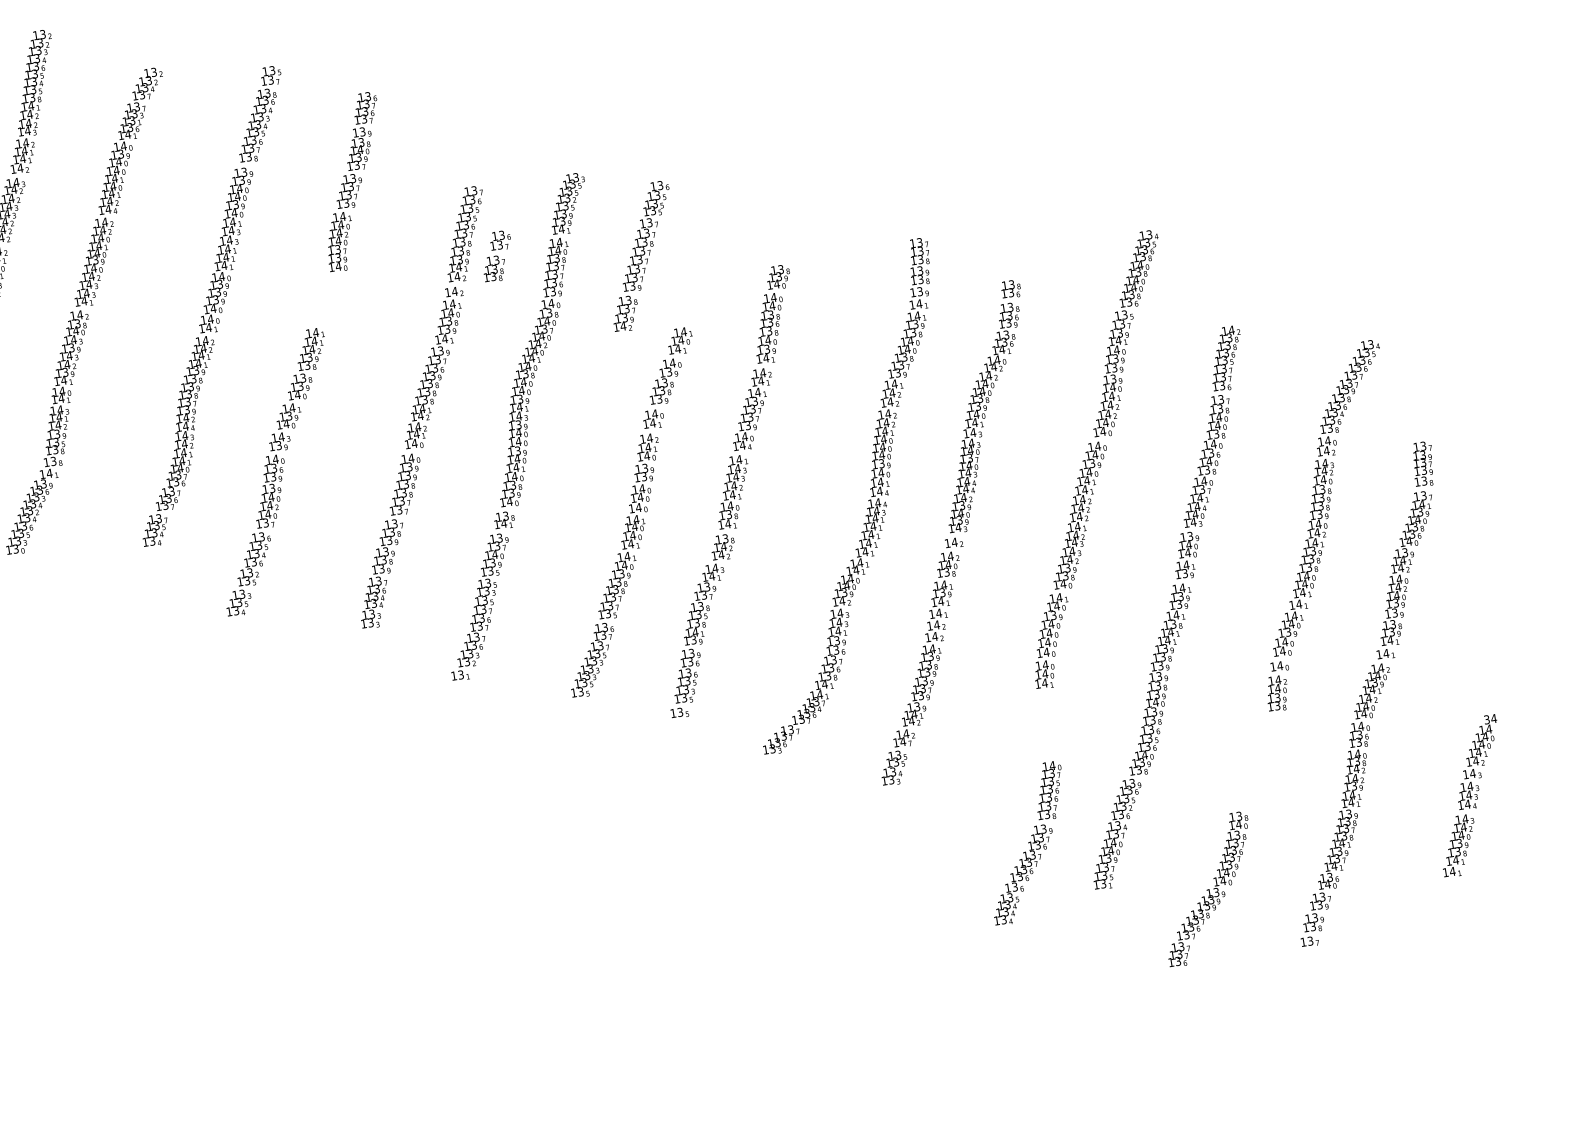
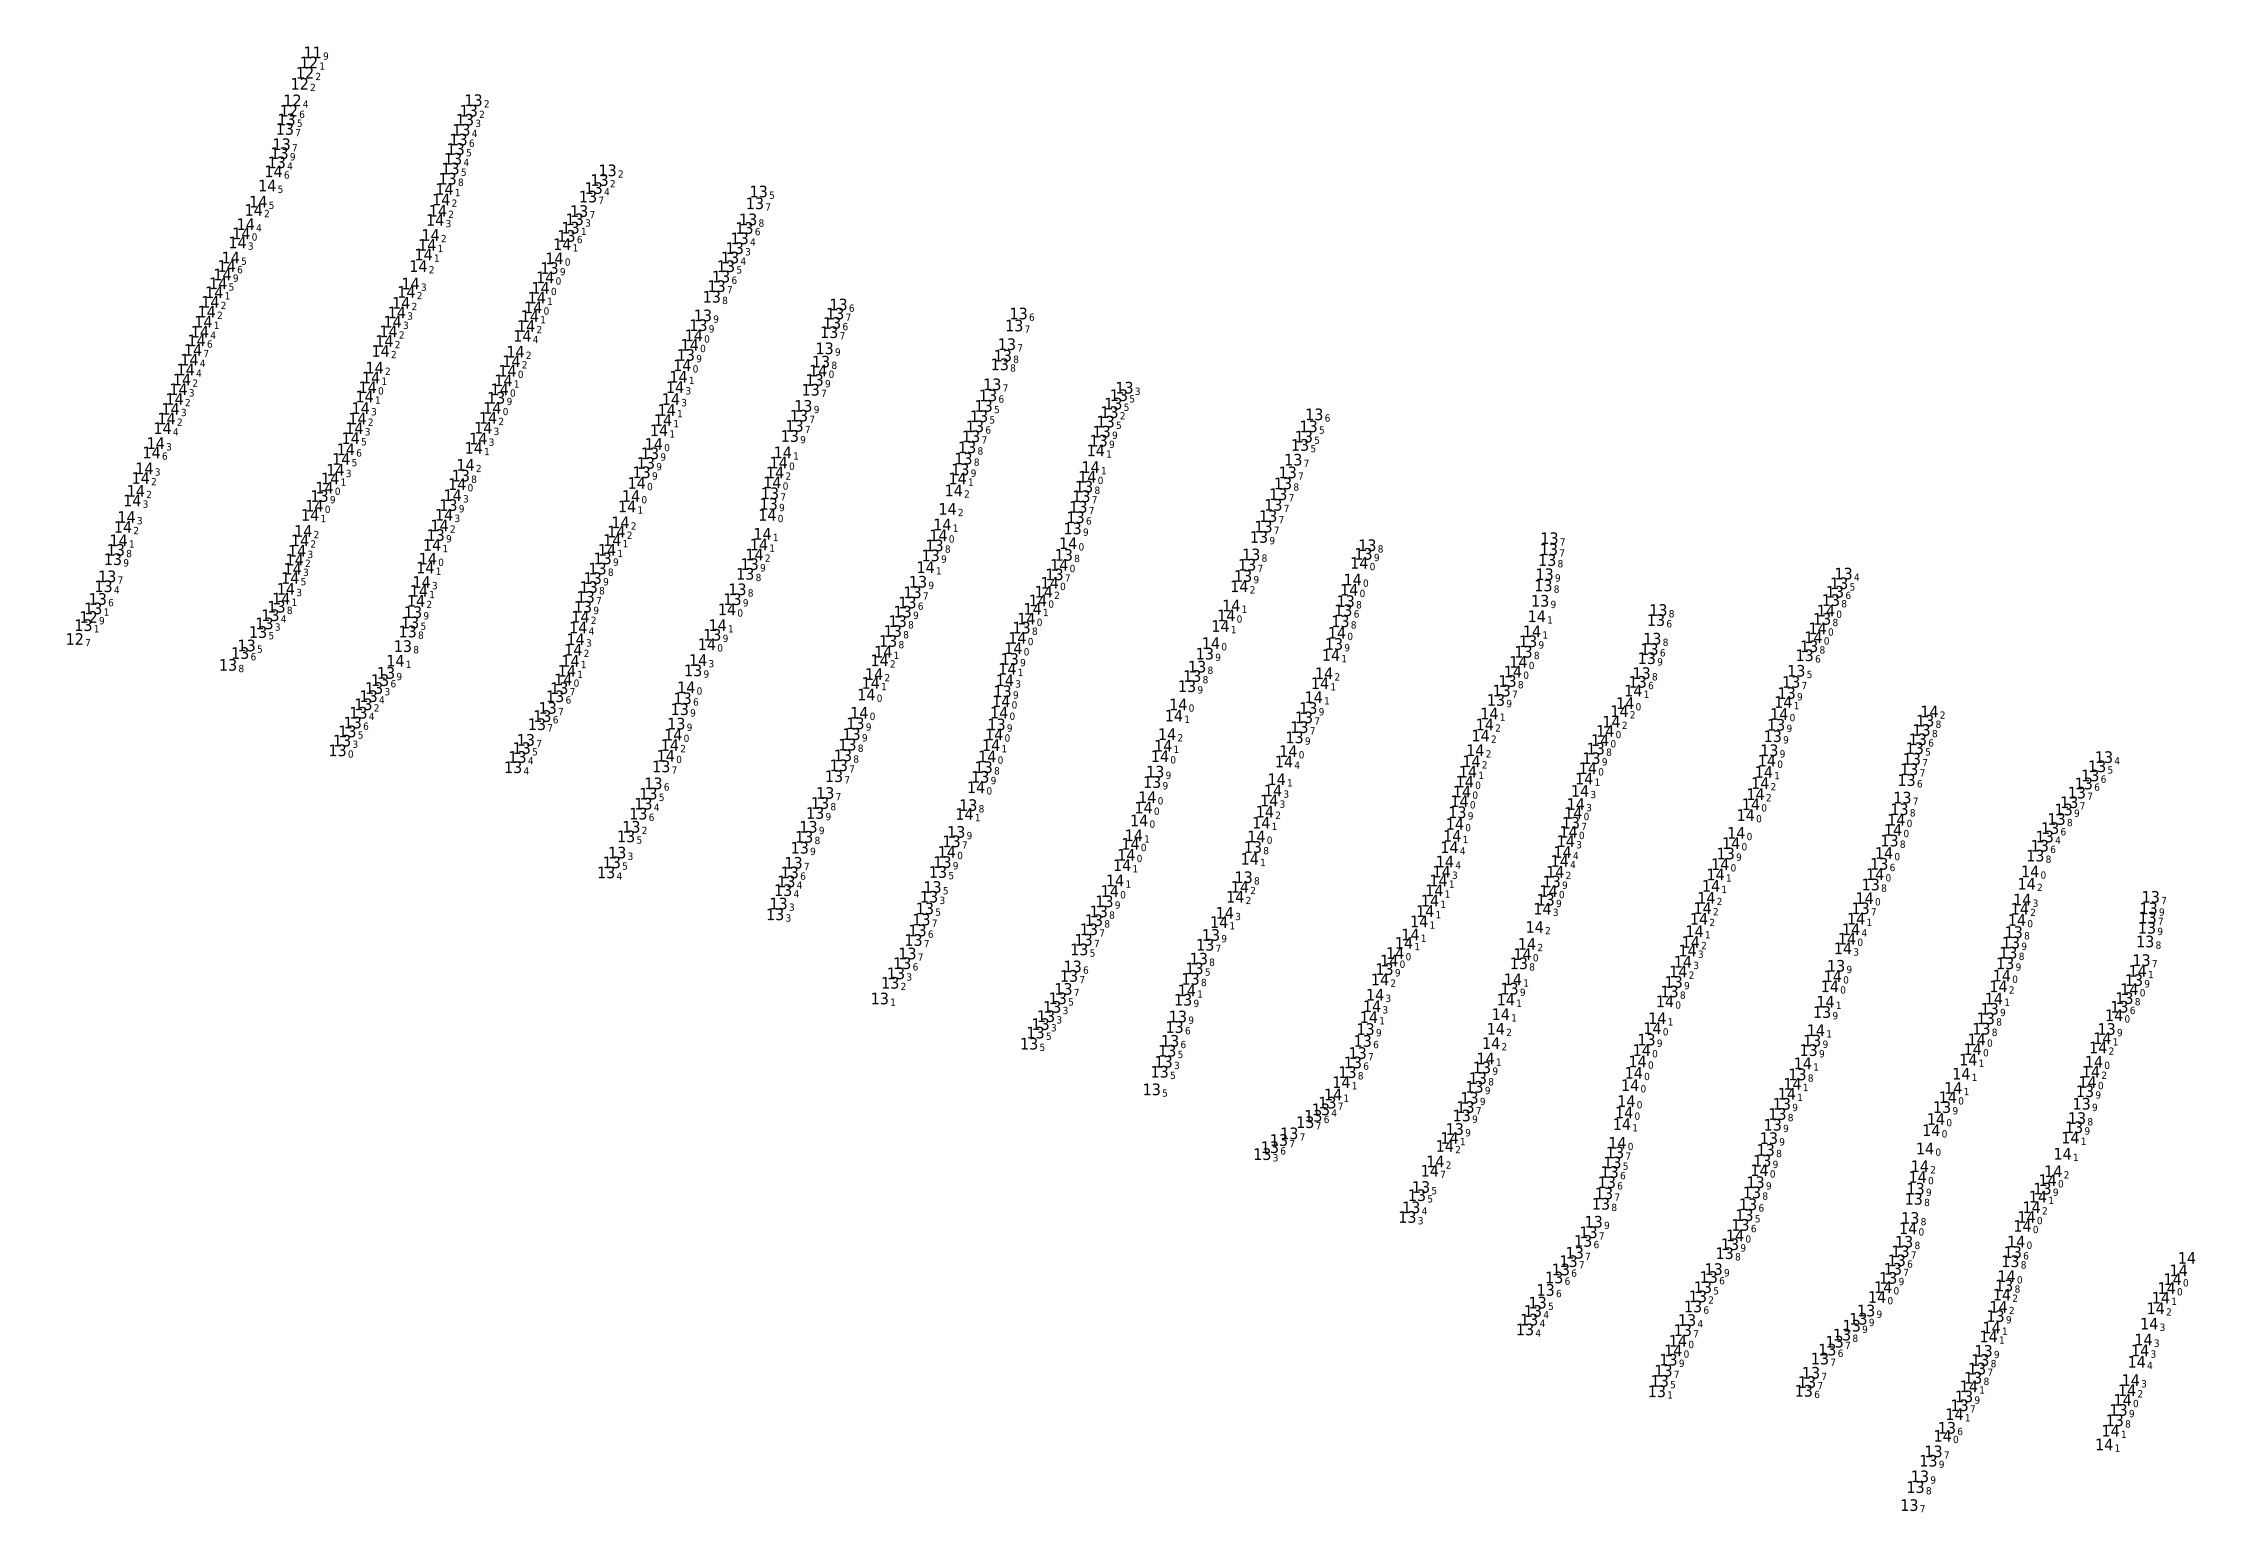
text: (352, 182) -> (806, 410), moved
text: (496, 256) -> (1012, 339), moved
text: (641, 256) -> (1280, 500), moved
text: (1486, 719) -> (2181, 1257), 34 -> 14
text: (1027, 843) -> (1574, 1236), moved
text: (1208, 889) -> (1860, 1305), moved

